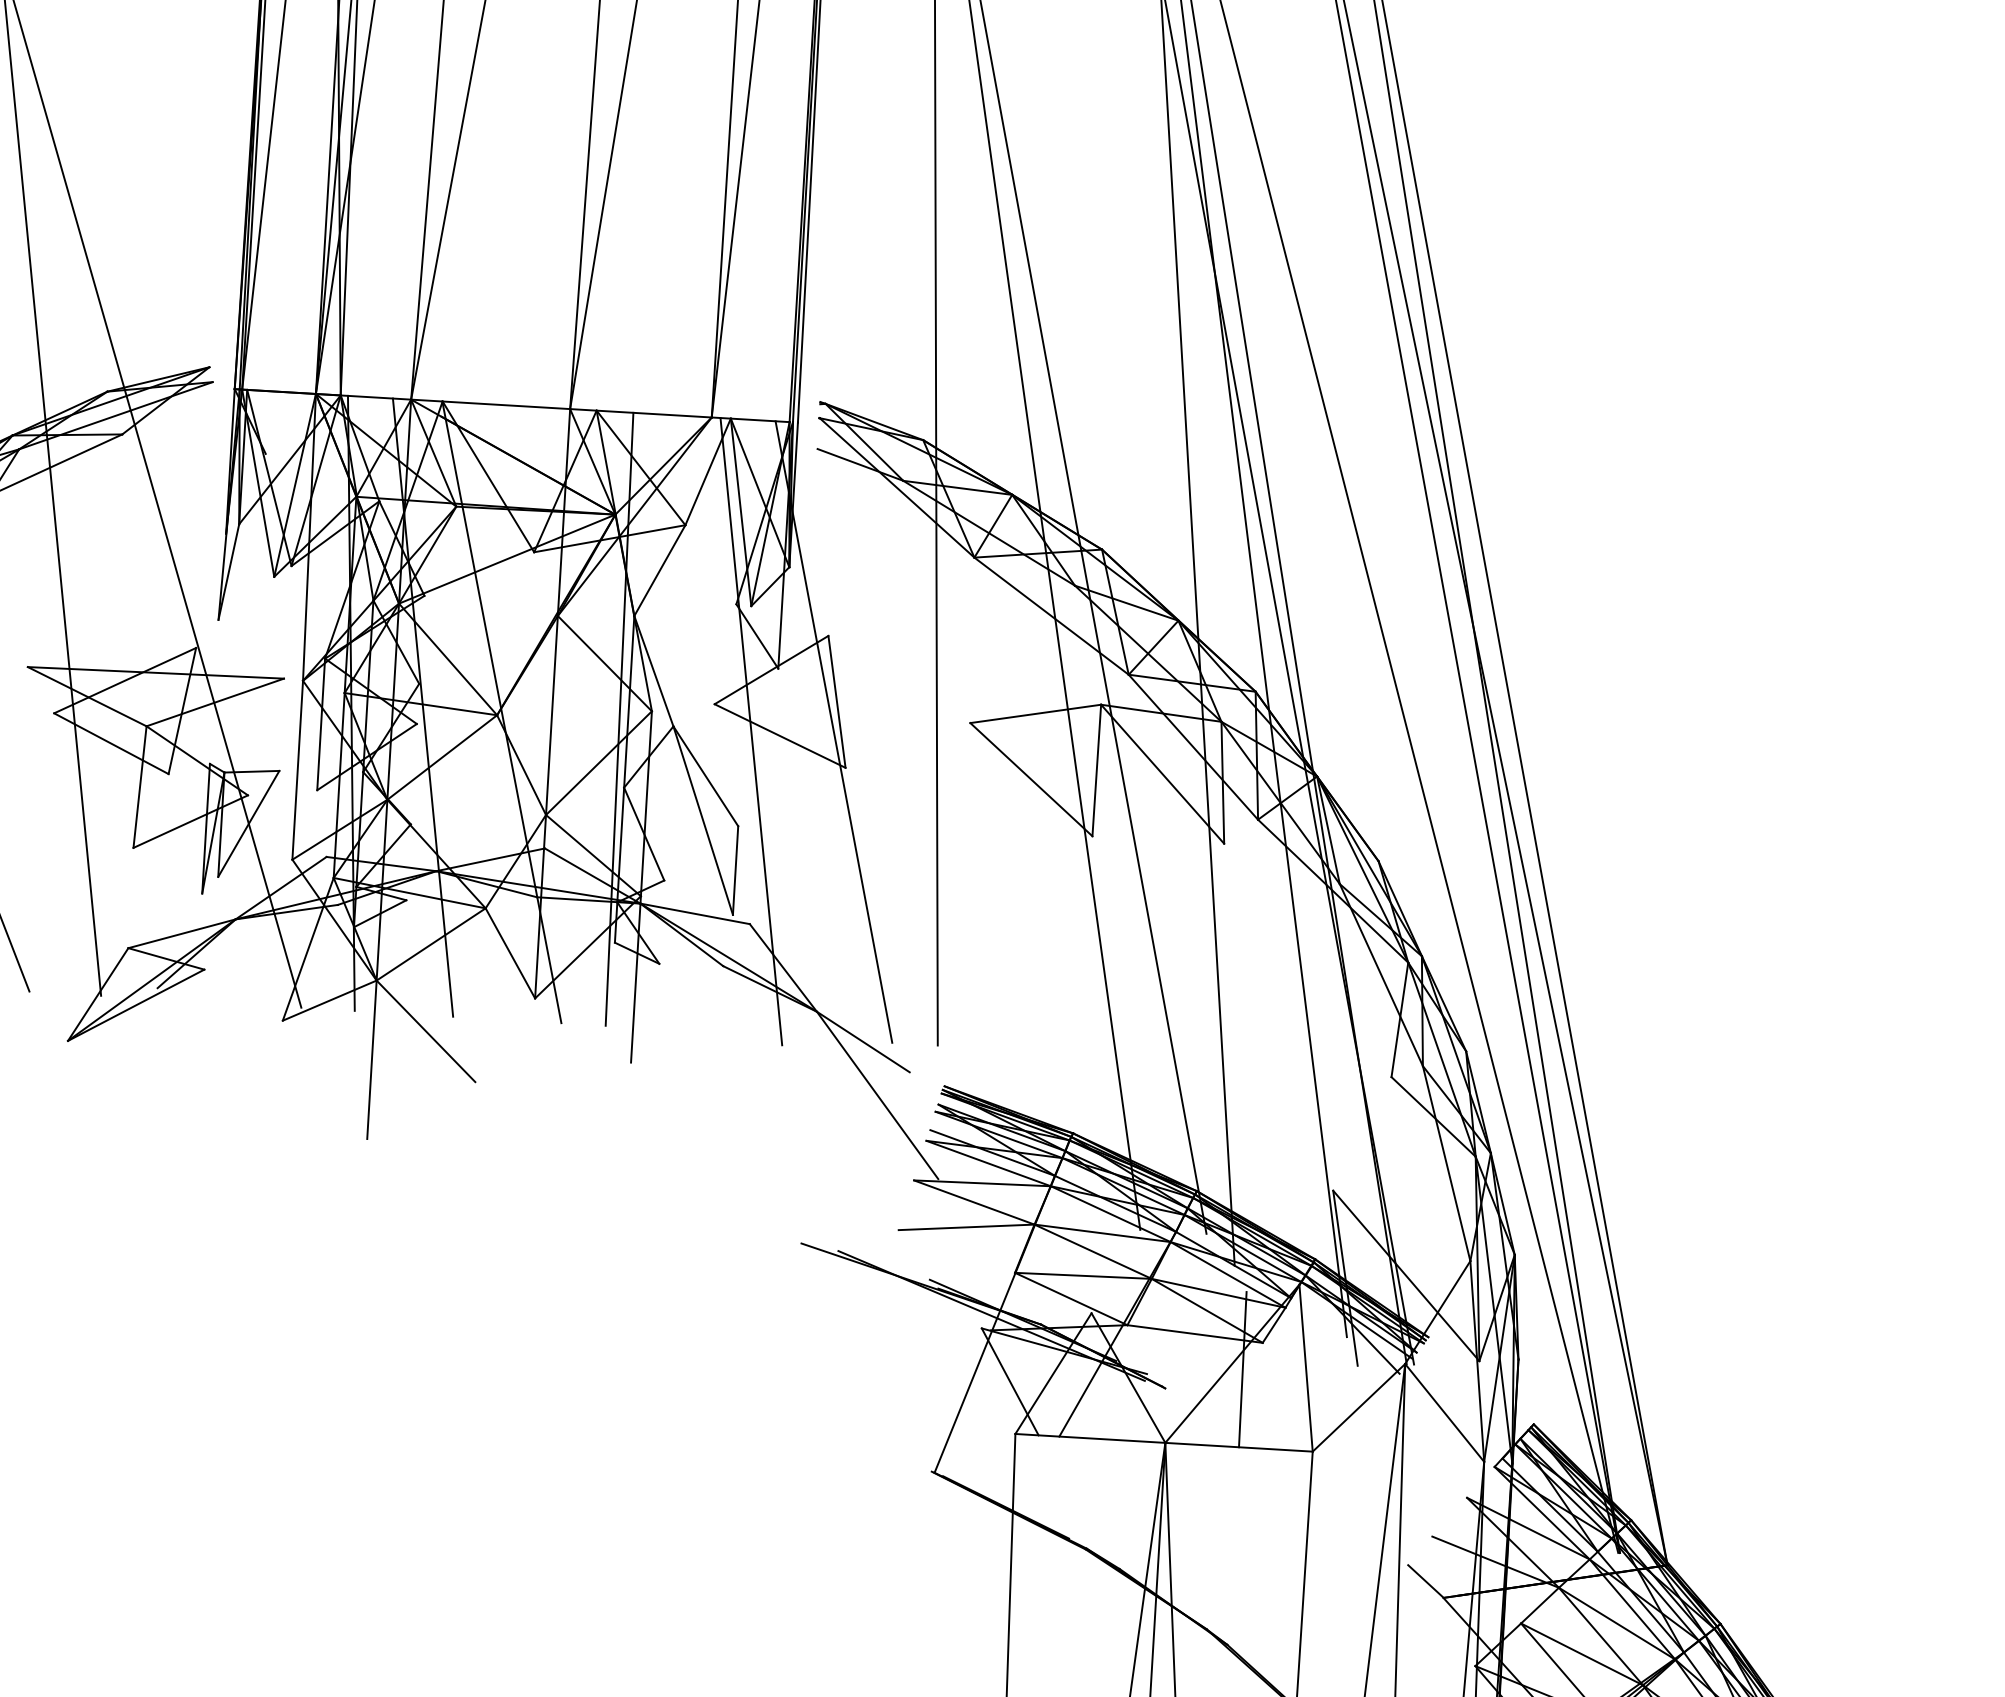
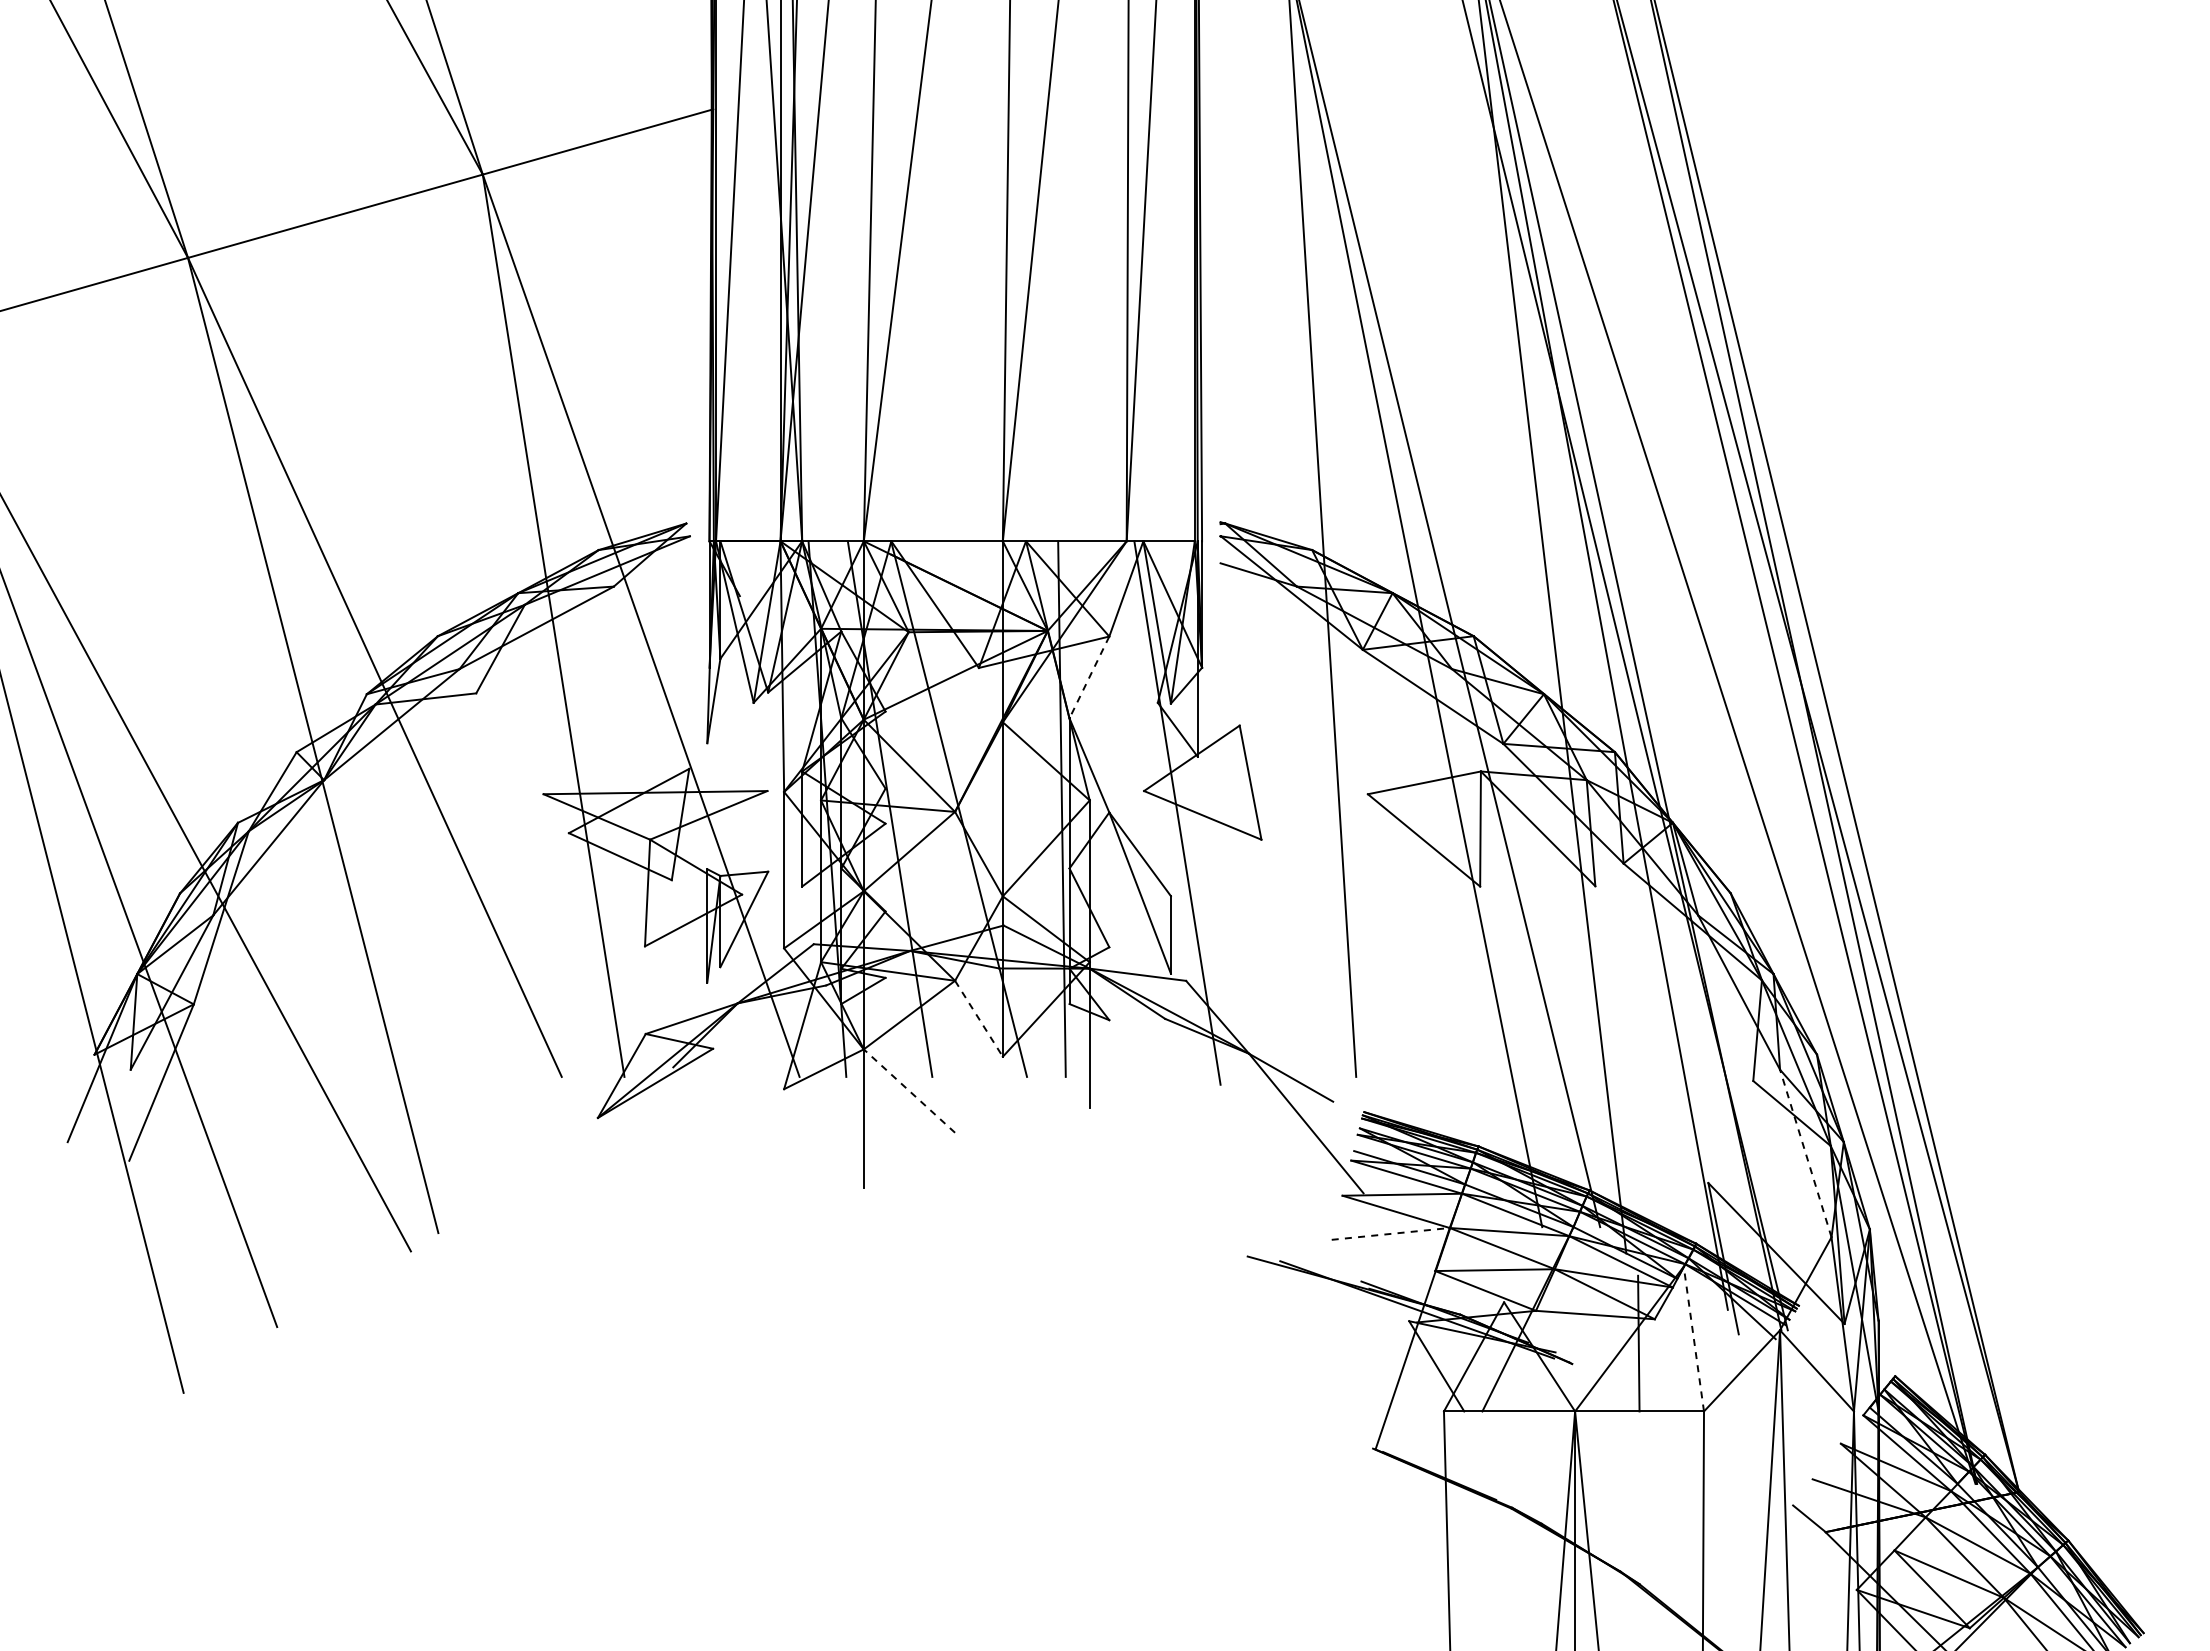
line: (659, 570) -> (1089, 677), solid -> dashed
line: (834, 731) -> (1249, 808), removed
line: (509, 953) -> (978, 1018), solid -> dashed
line: (426, 1031) -> (909, 1091), solid -> dashed
line: (1446, 1163) -> (1805, 1153), solid -> dashed
line: (967, 1226) -> (1391, 1233), solid -> dashed
line: (1305, 1367) -> (1693, 1338), solid -> dashed

